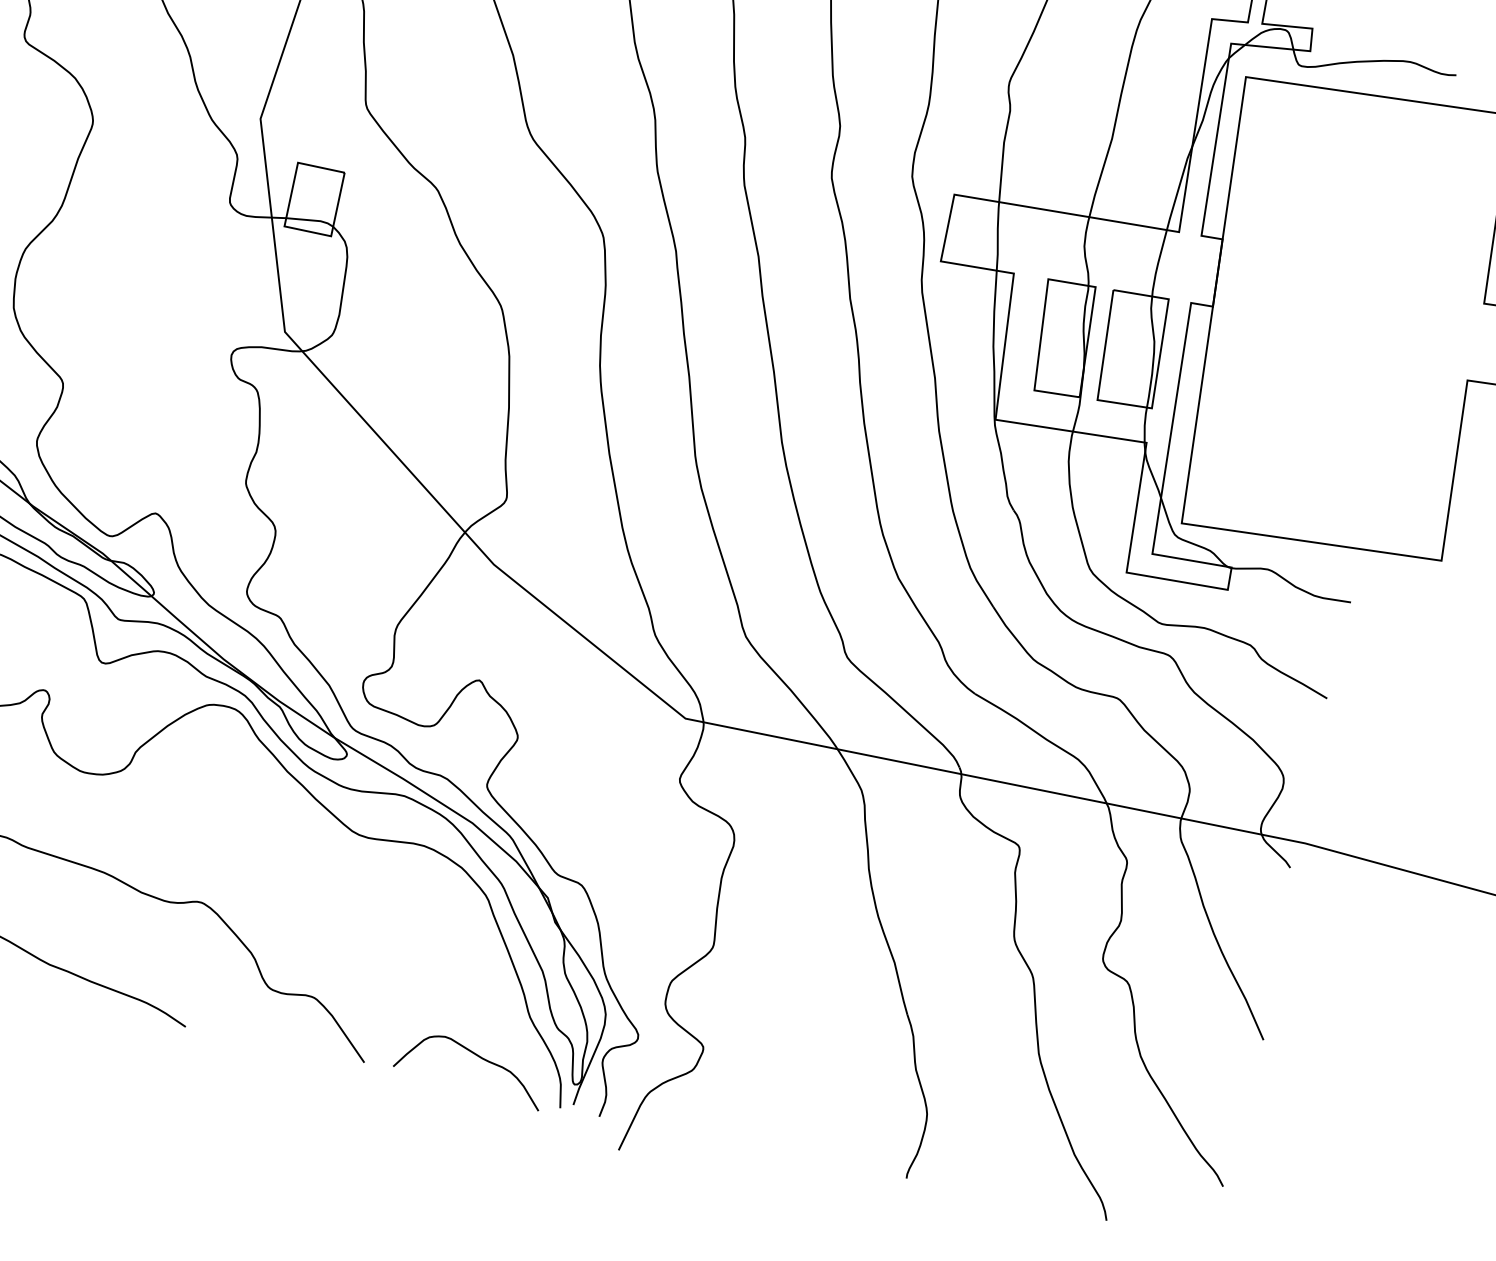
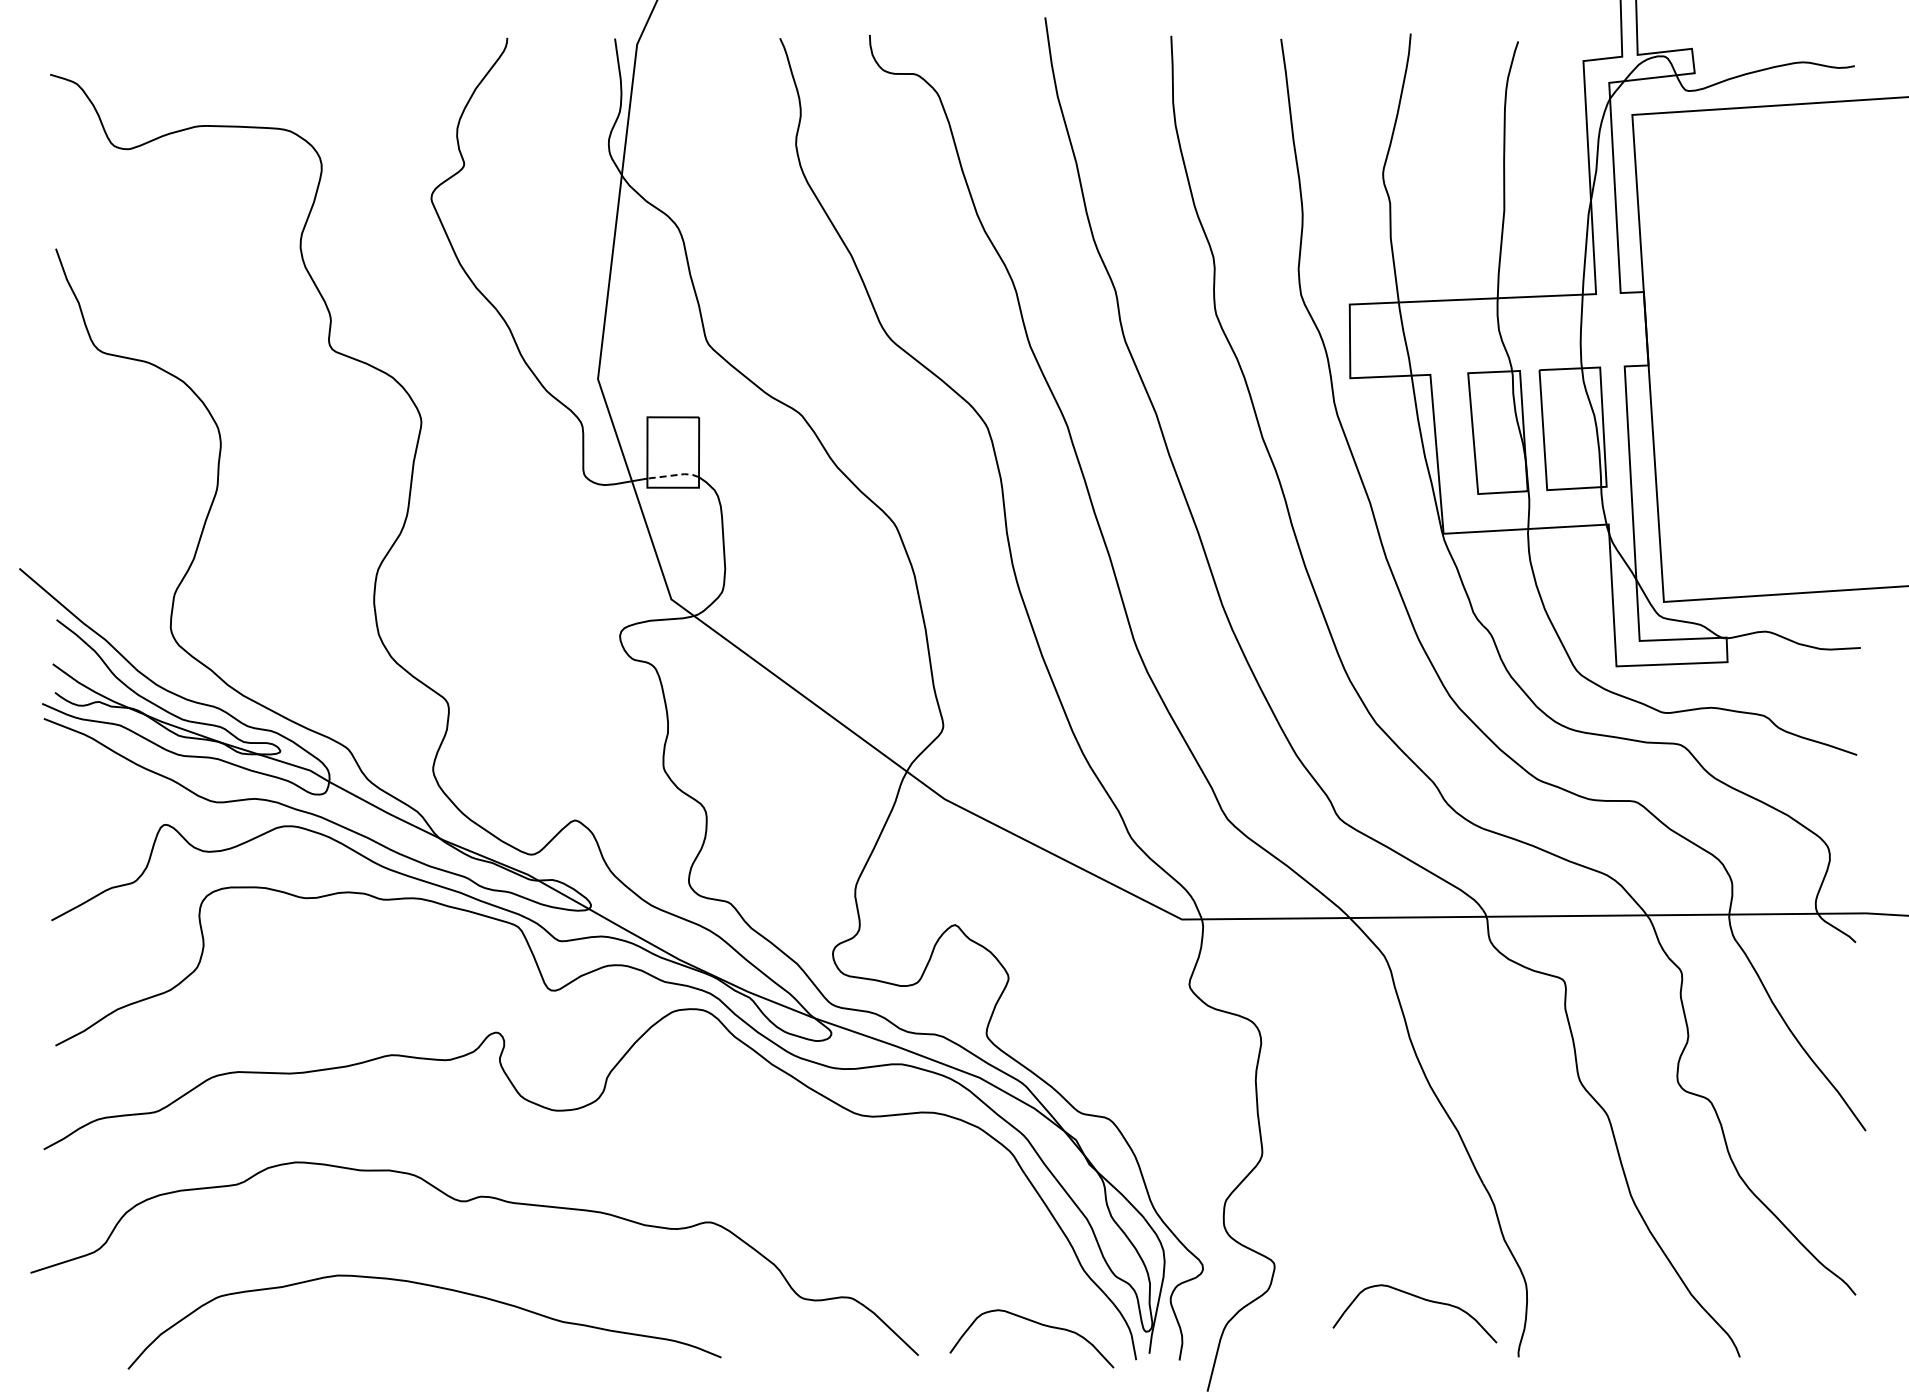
line: (311, 220) -> (674, 475), solid -> dashed
curve: (827, 1106) -> (1418, 1298), added

